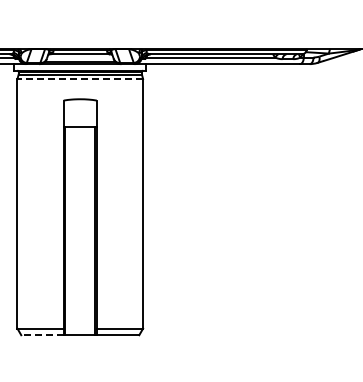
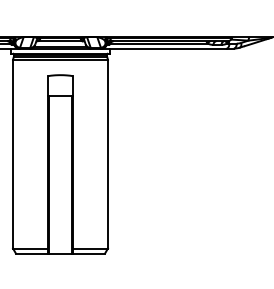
line: (80, 79) -> (60, 60), dashed -> solid
line: (42, 335) -> (31, 253), dashed -> solid

